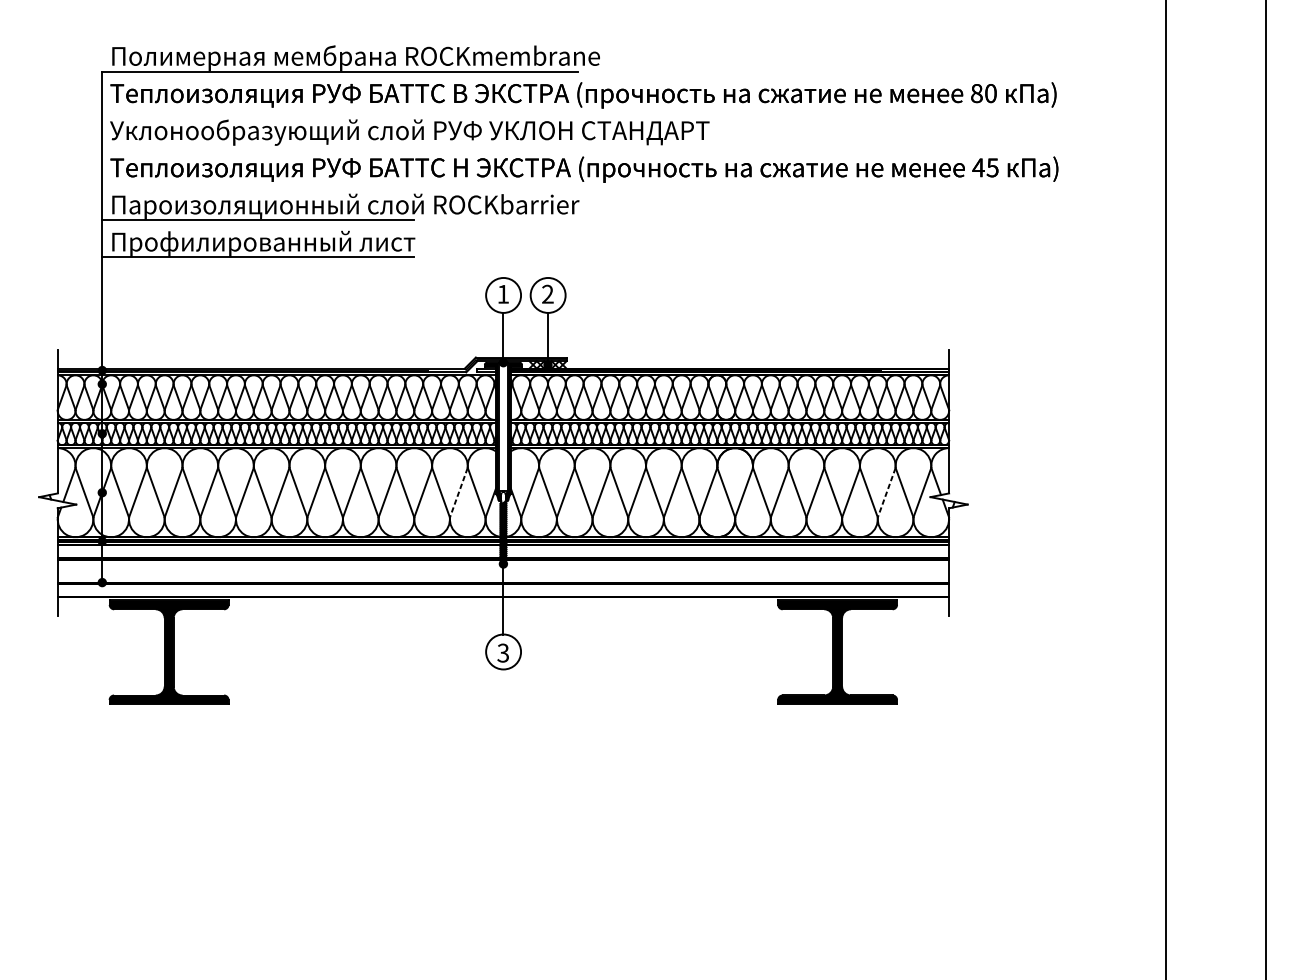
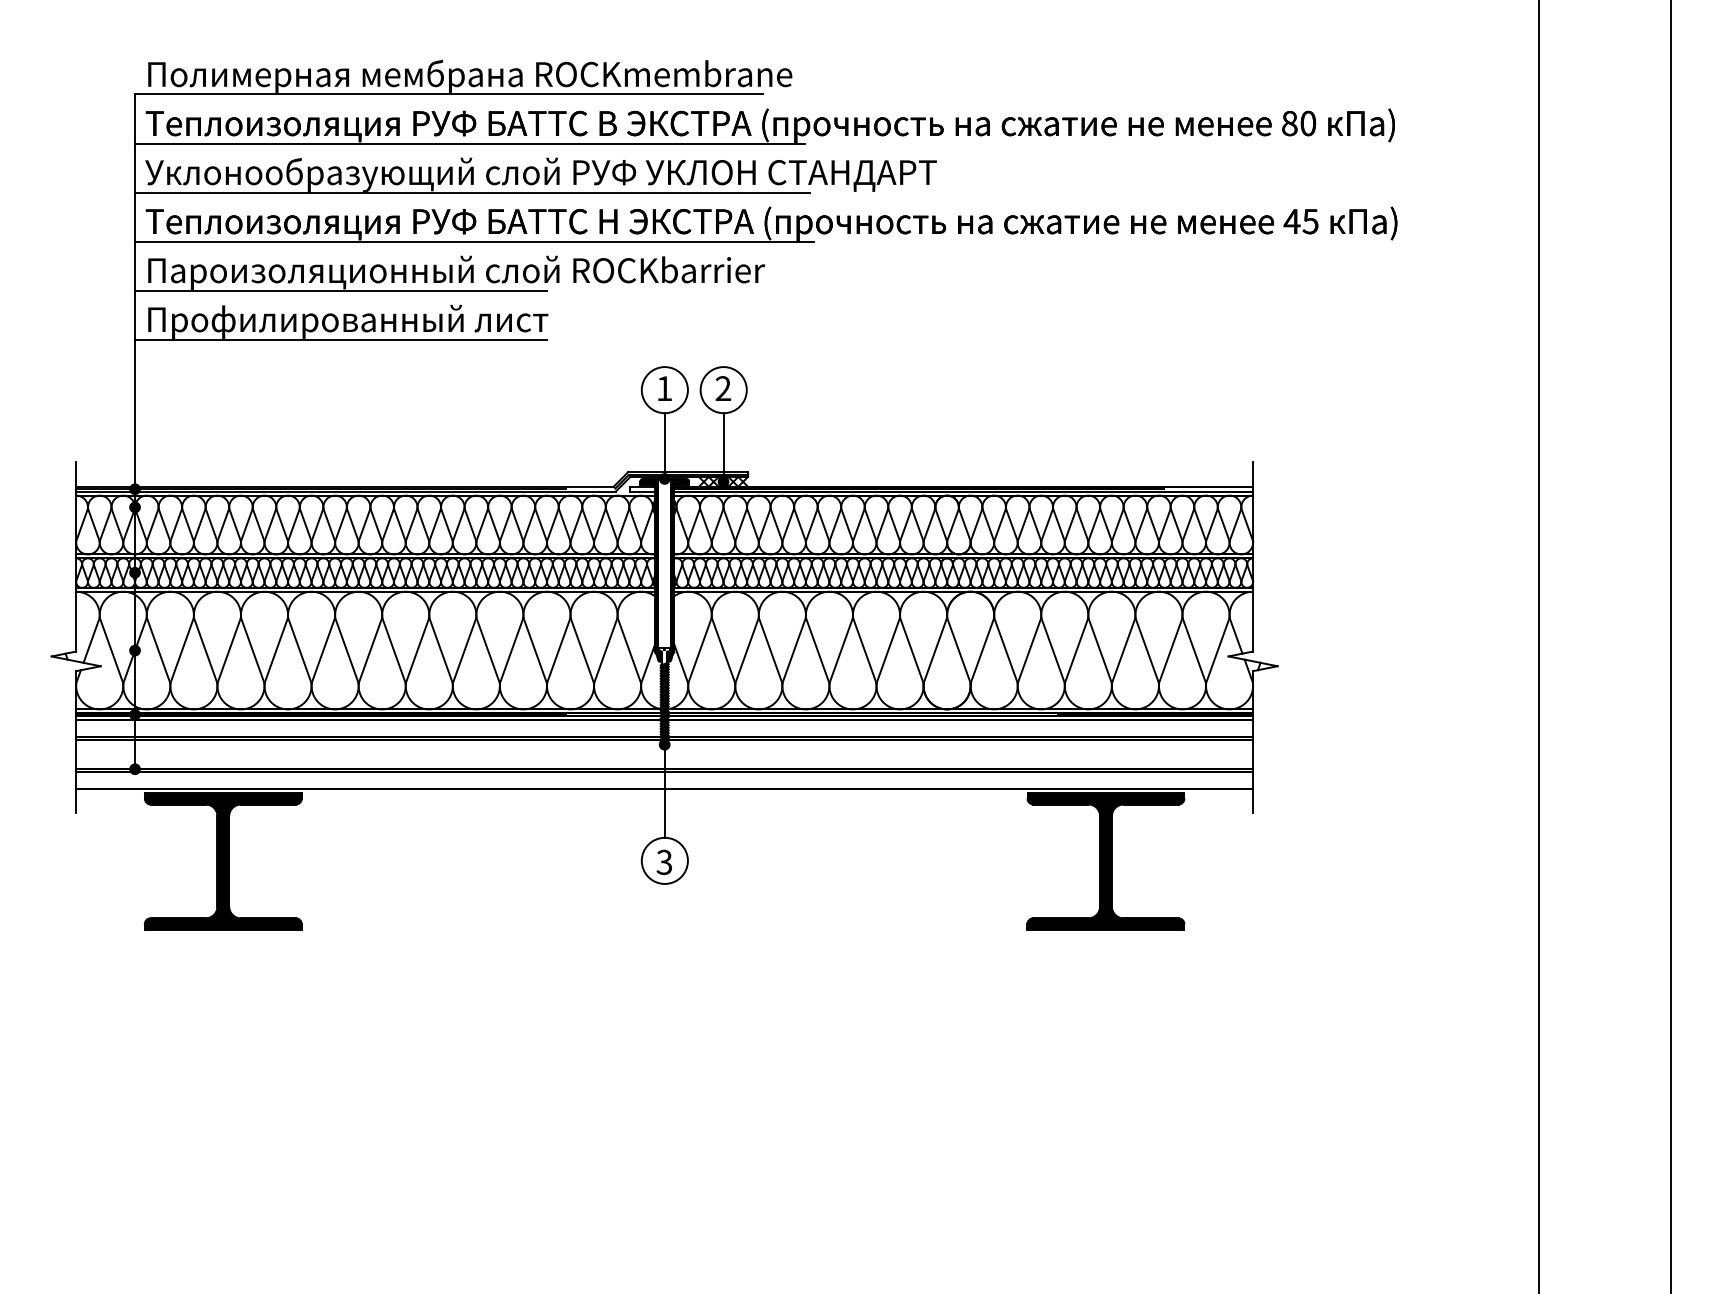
line: (355, 108) -> (469, 143), added
line: (357, 145) -> (472, 192), added
line: (359, 182) -> (474, 241), added
line: (458, 493) -> (605, 651), dashed -> solid
line: (886, 493) -> (1170, 651), dashed -> solid

